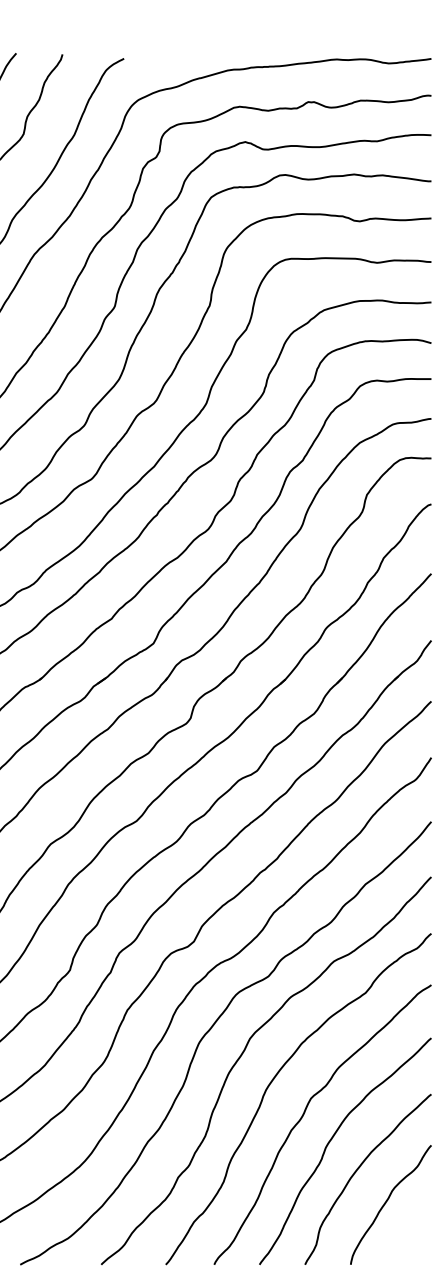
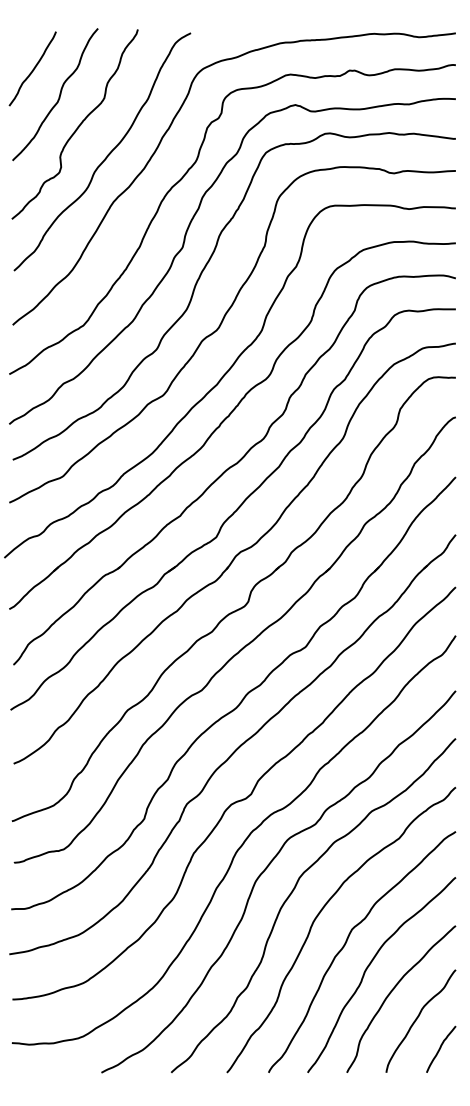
curve: (414, 1235) -> (441, 1047), added

